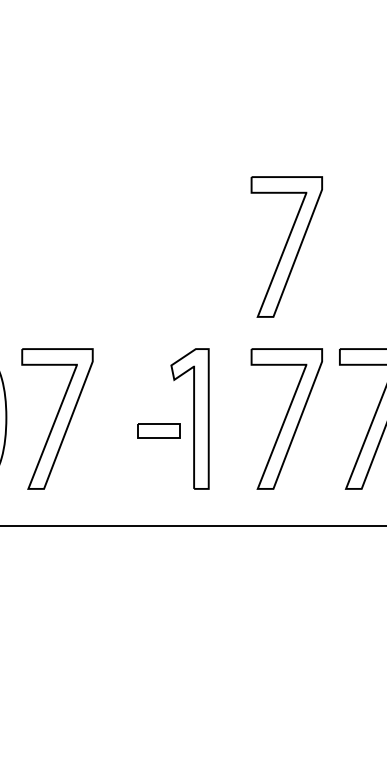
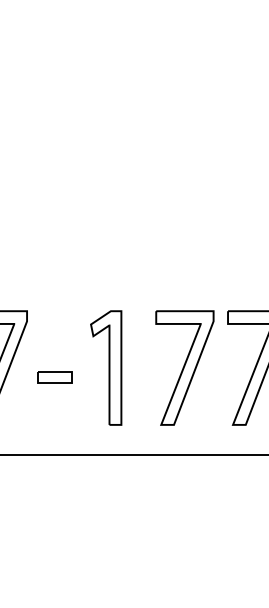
part: (286, 246) -> (184, 227), removed
part: (158, 430) -> (54, 377), moved

